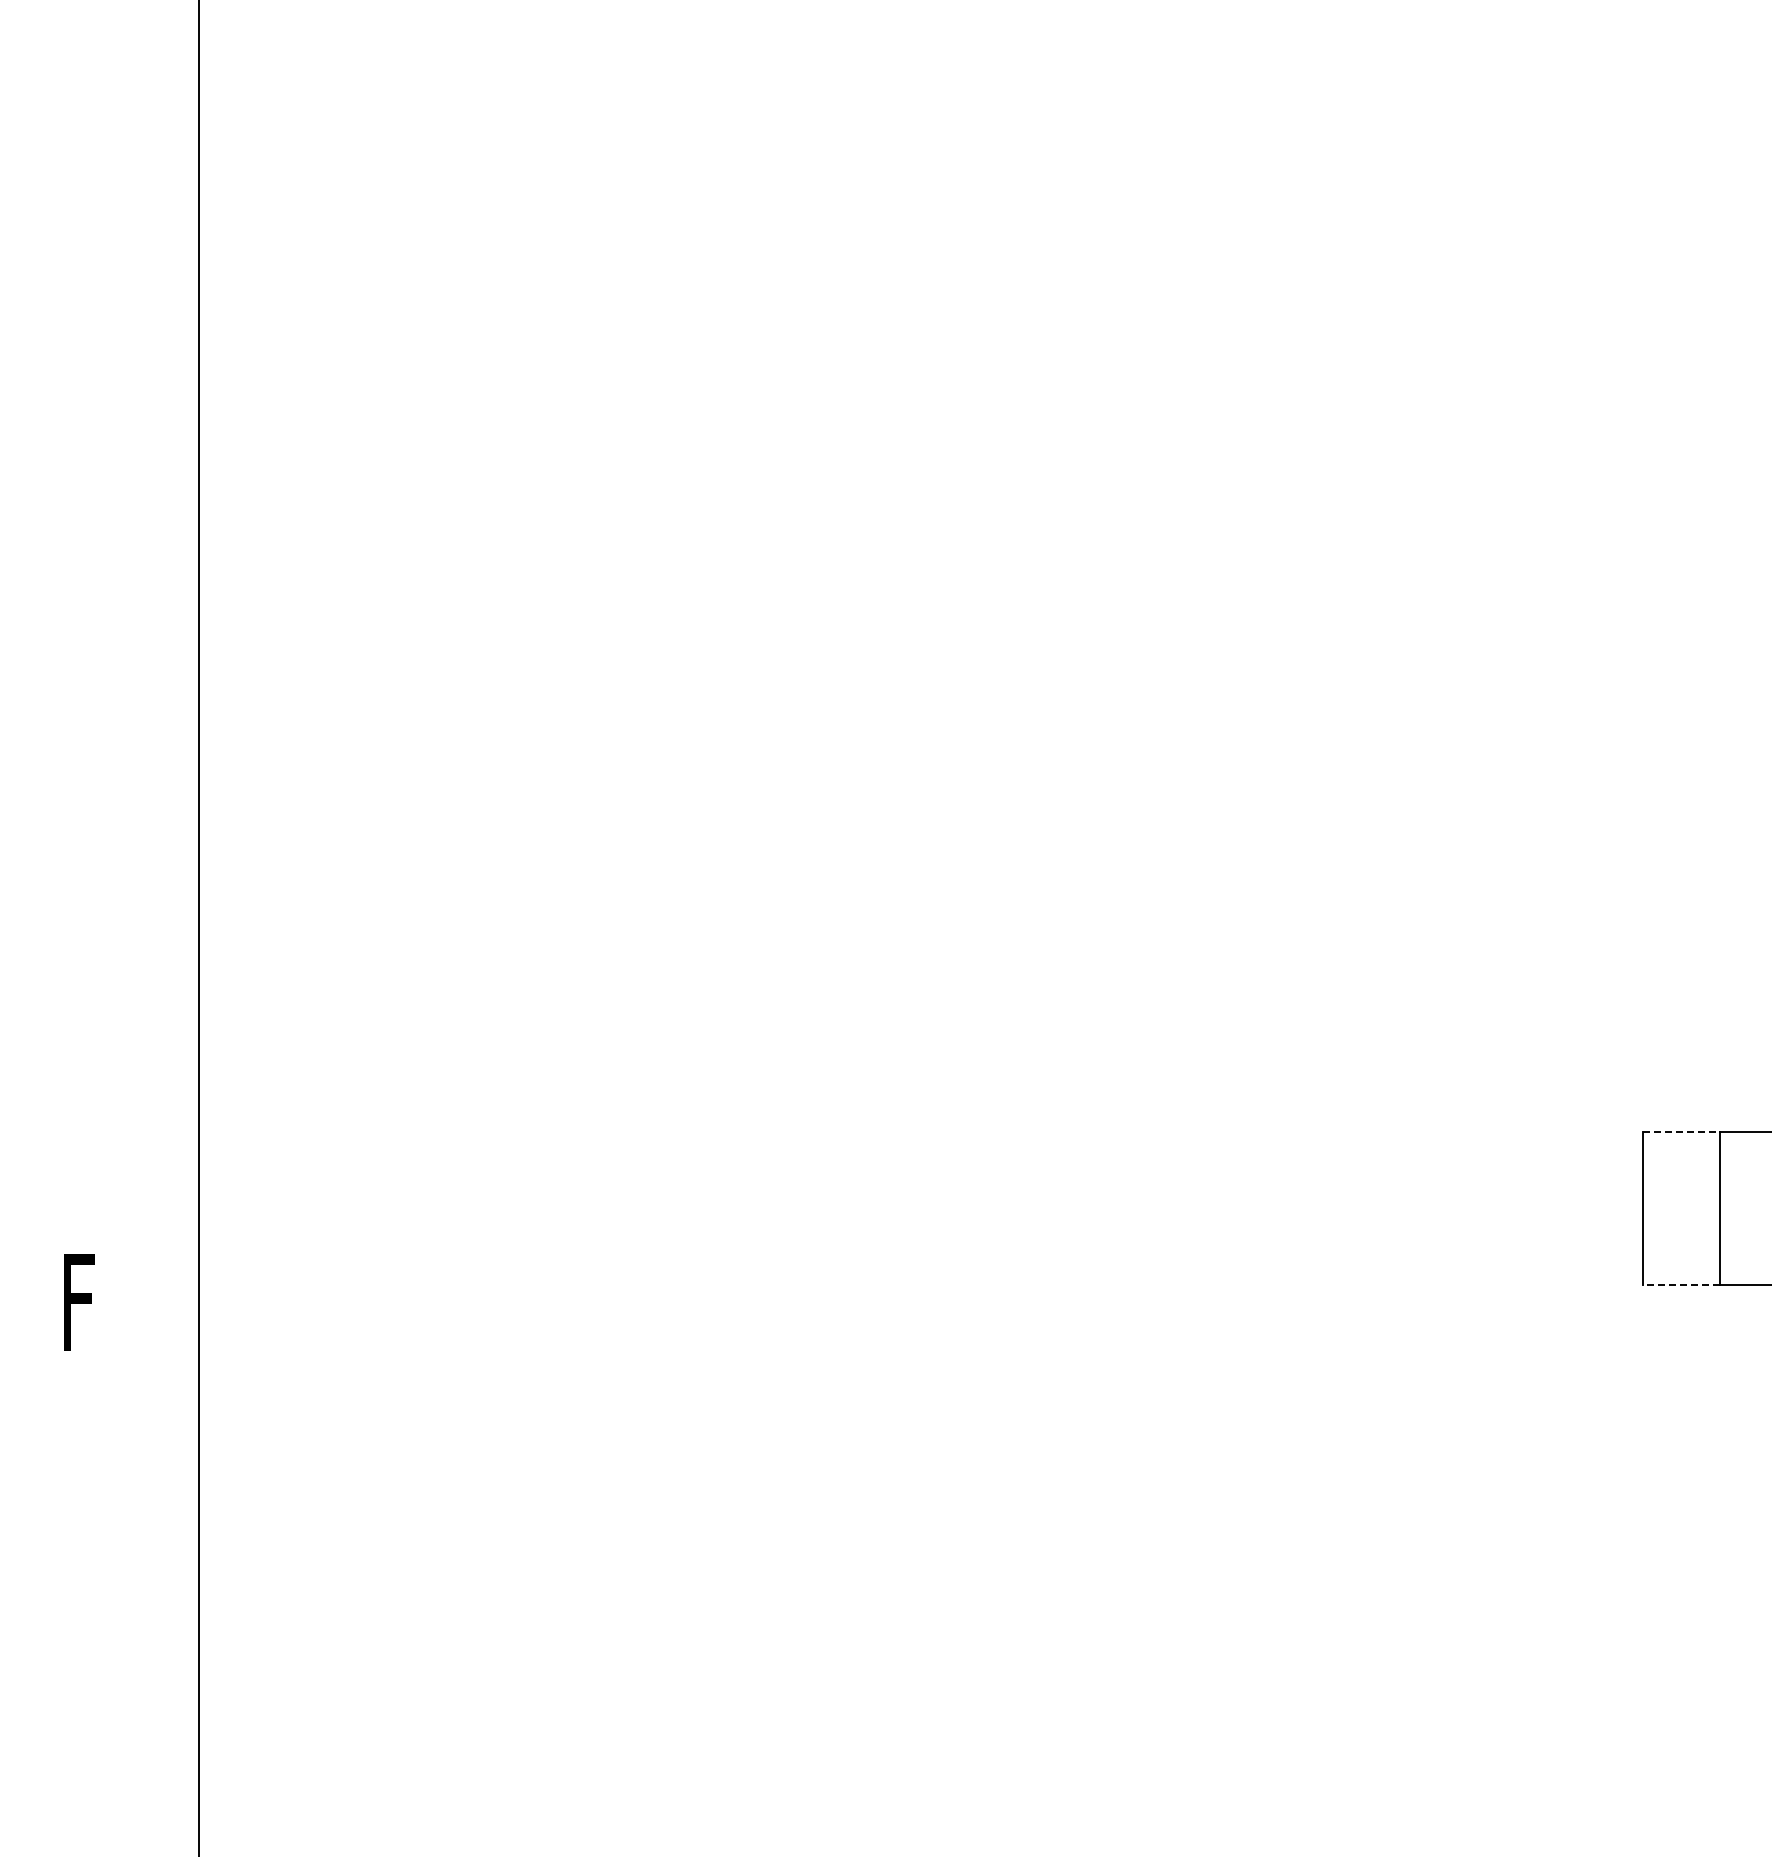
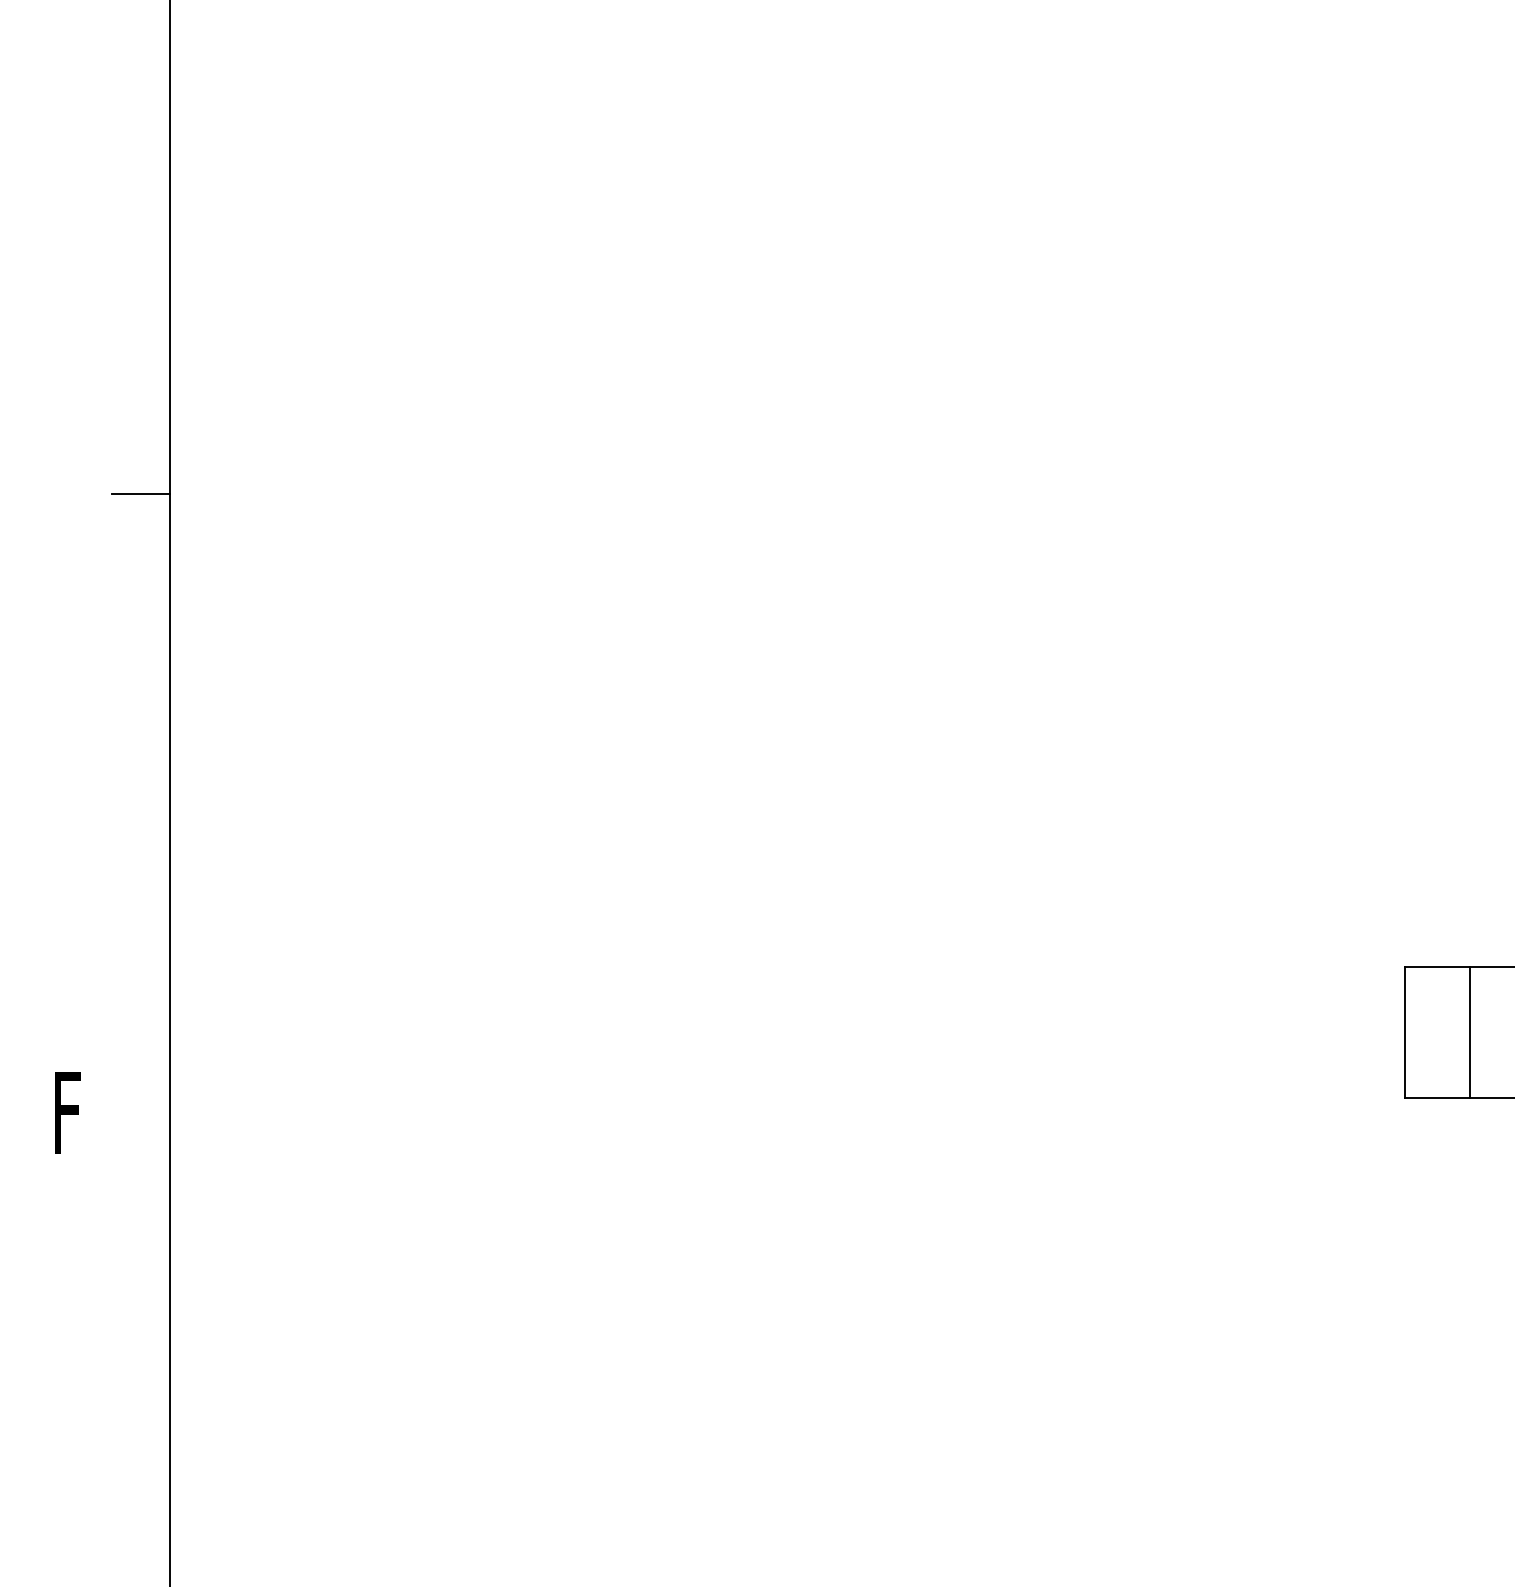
line: (164, 578) -> (140, 494), added
line: (1681, 1132) -> (1437, 967), dashed -> solid
line: (1680, 1284) -> (1436, 1097), dashed -> solid

